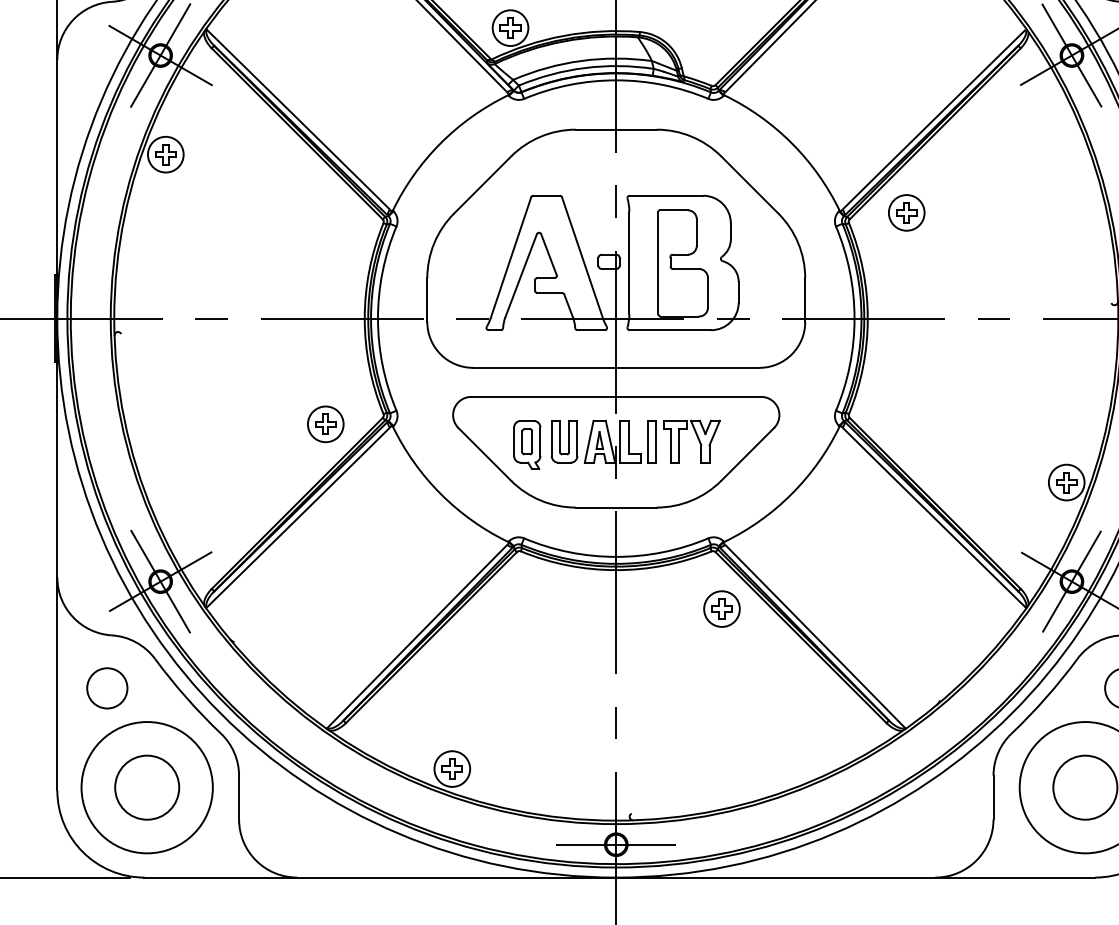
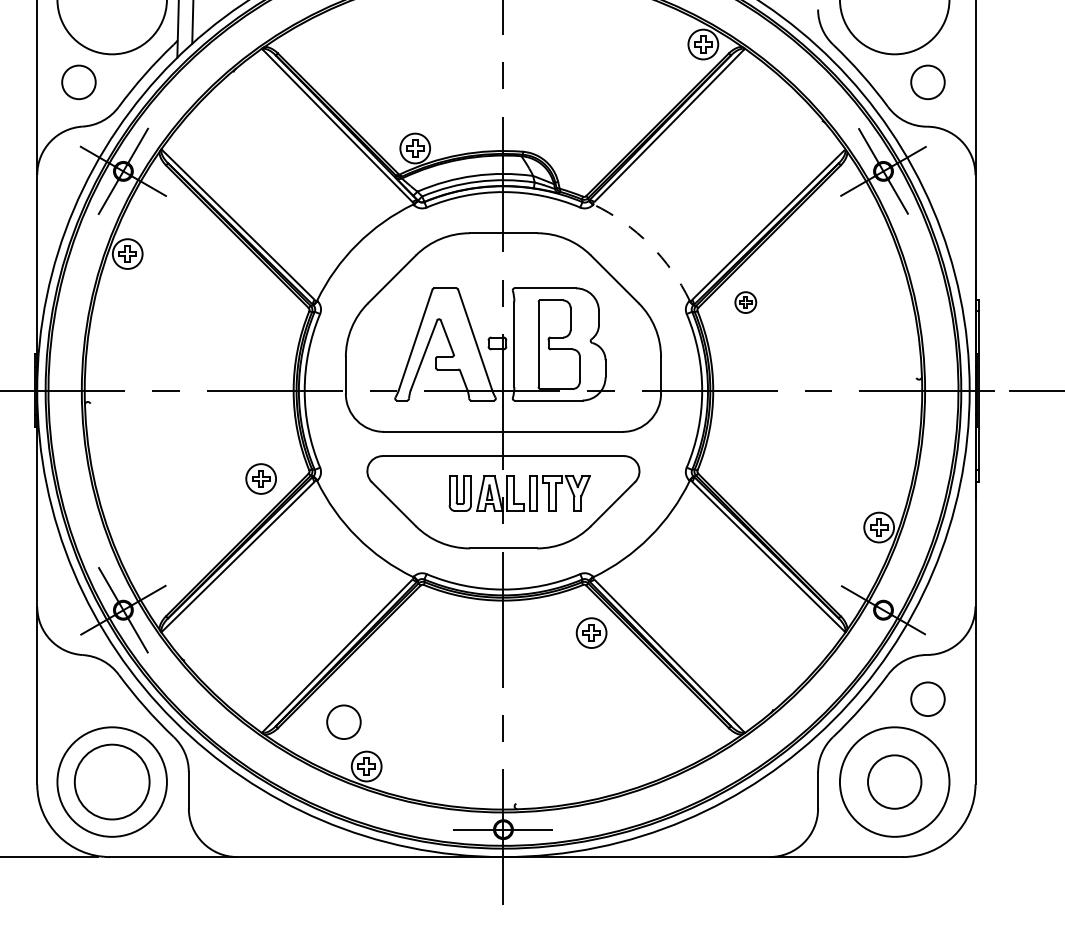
arc: (791, 143) -> (649, 244), solid -> dashed
part: (906, 212) -> (745, 302), size x0.7
part: (526, 445) -> (428, 496), removed
line: (1071, 580) -> (883, 609), removed
circle: (106, 687) -> (343, 721), moved
circle: (146, 786) -> (111, 781), size x1.4

